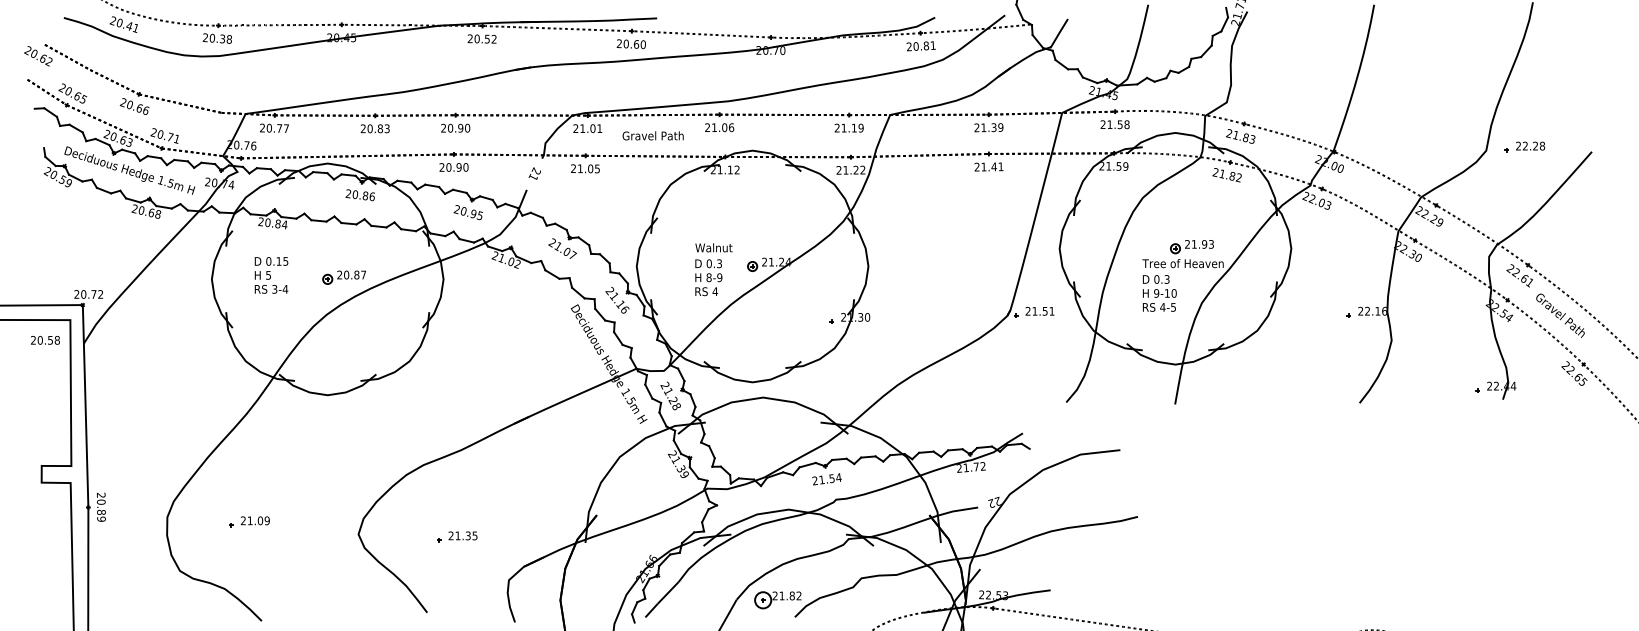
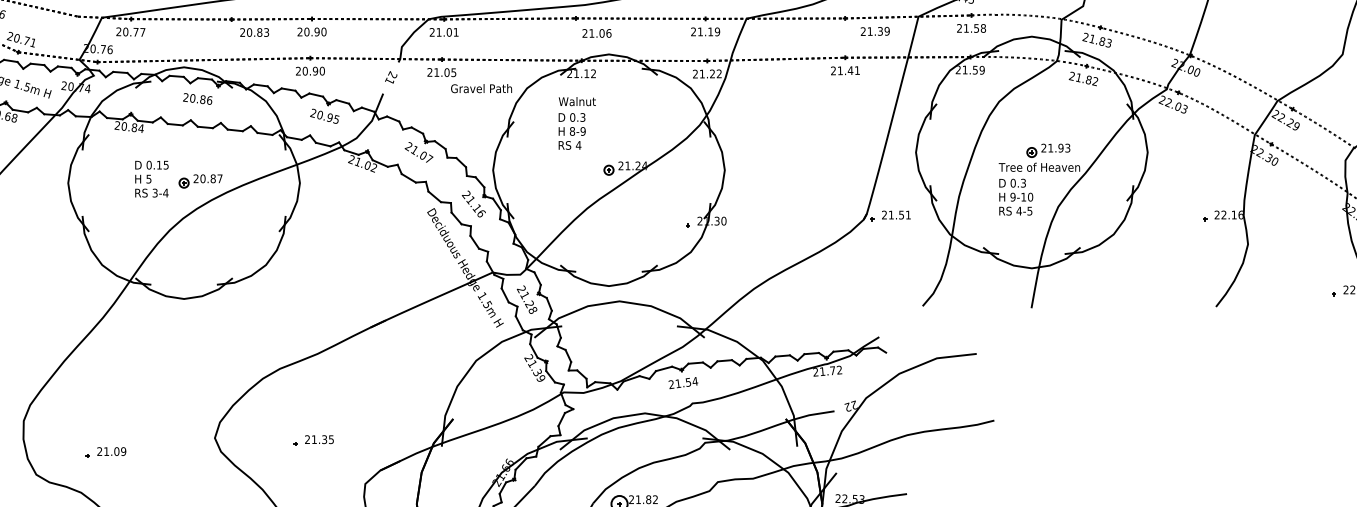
text: (719, 127) -> (596, 33), moved
text: (988, 127) -> (874, 31), moved
text: (374, 128) -> (253, 32), moved
text: (652, 135) -> (480, 88), moved
text: (359, 195) -> (196, 99), moved
text: (713, 269) -> (576, 123), moved
text: (271, 275) -> (151, 179), moved
part: (249, 521) -> (105, 452), moved

